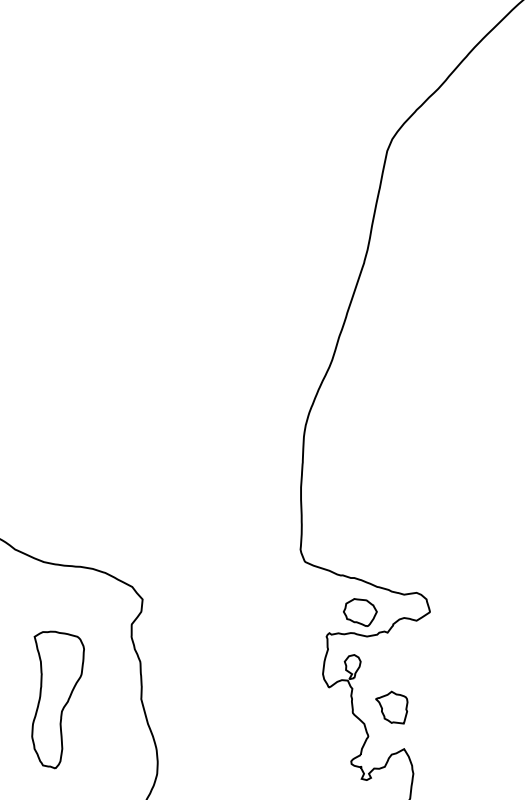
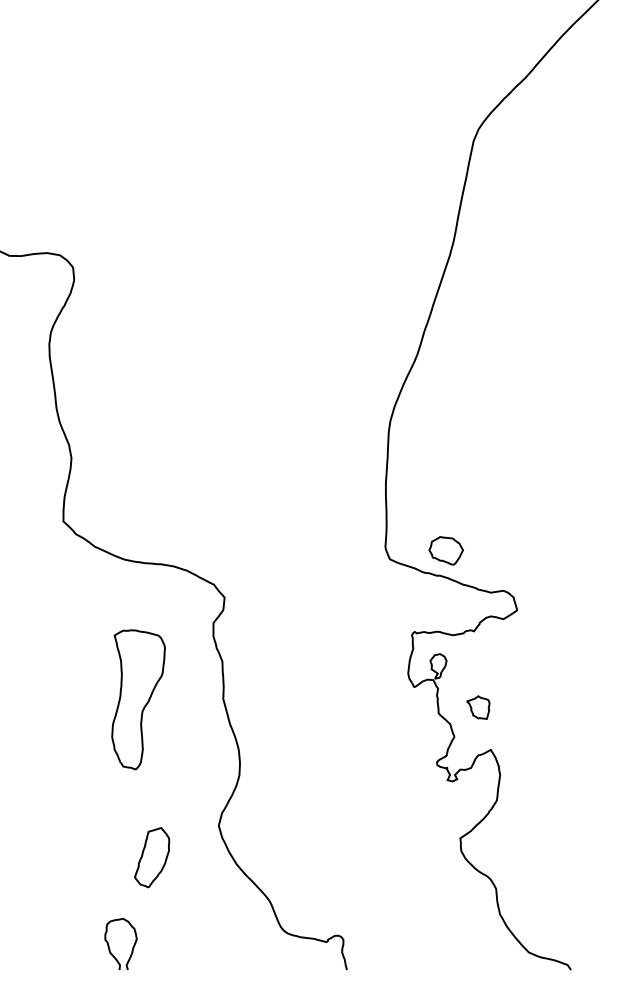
part: (359, 612) -> (445, 550), moved
part: (392, 707) -> (478, 707), size x0.7

